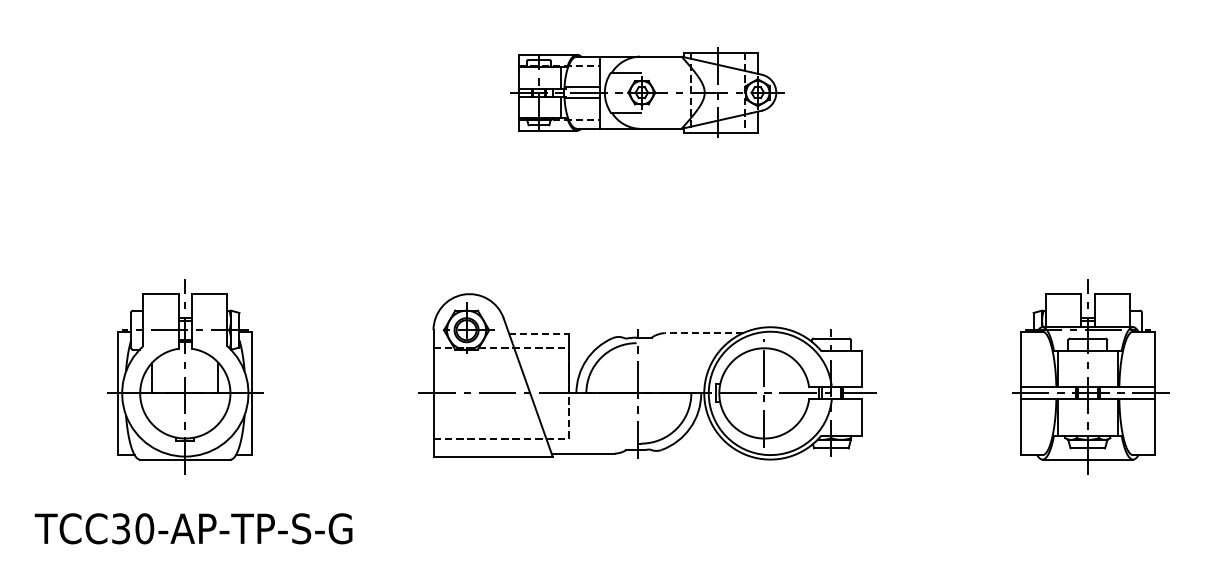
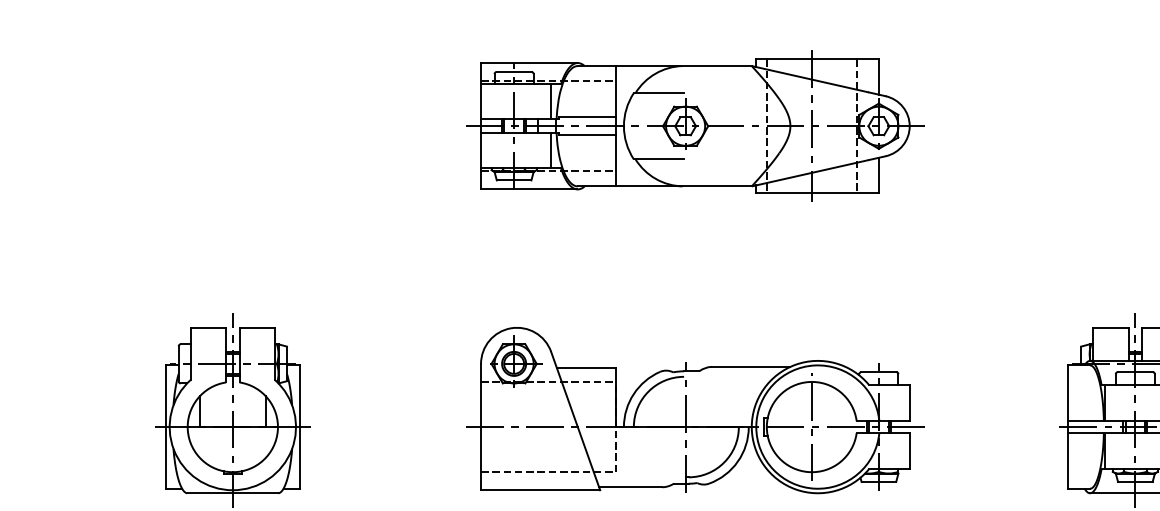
part: (647, 92) -> (695, 126), size x1.67
line: (539, 333) -> (587, 367), dashed -> solid
line: (703, 333) -> (751, 367), dashed -> solid

